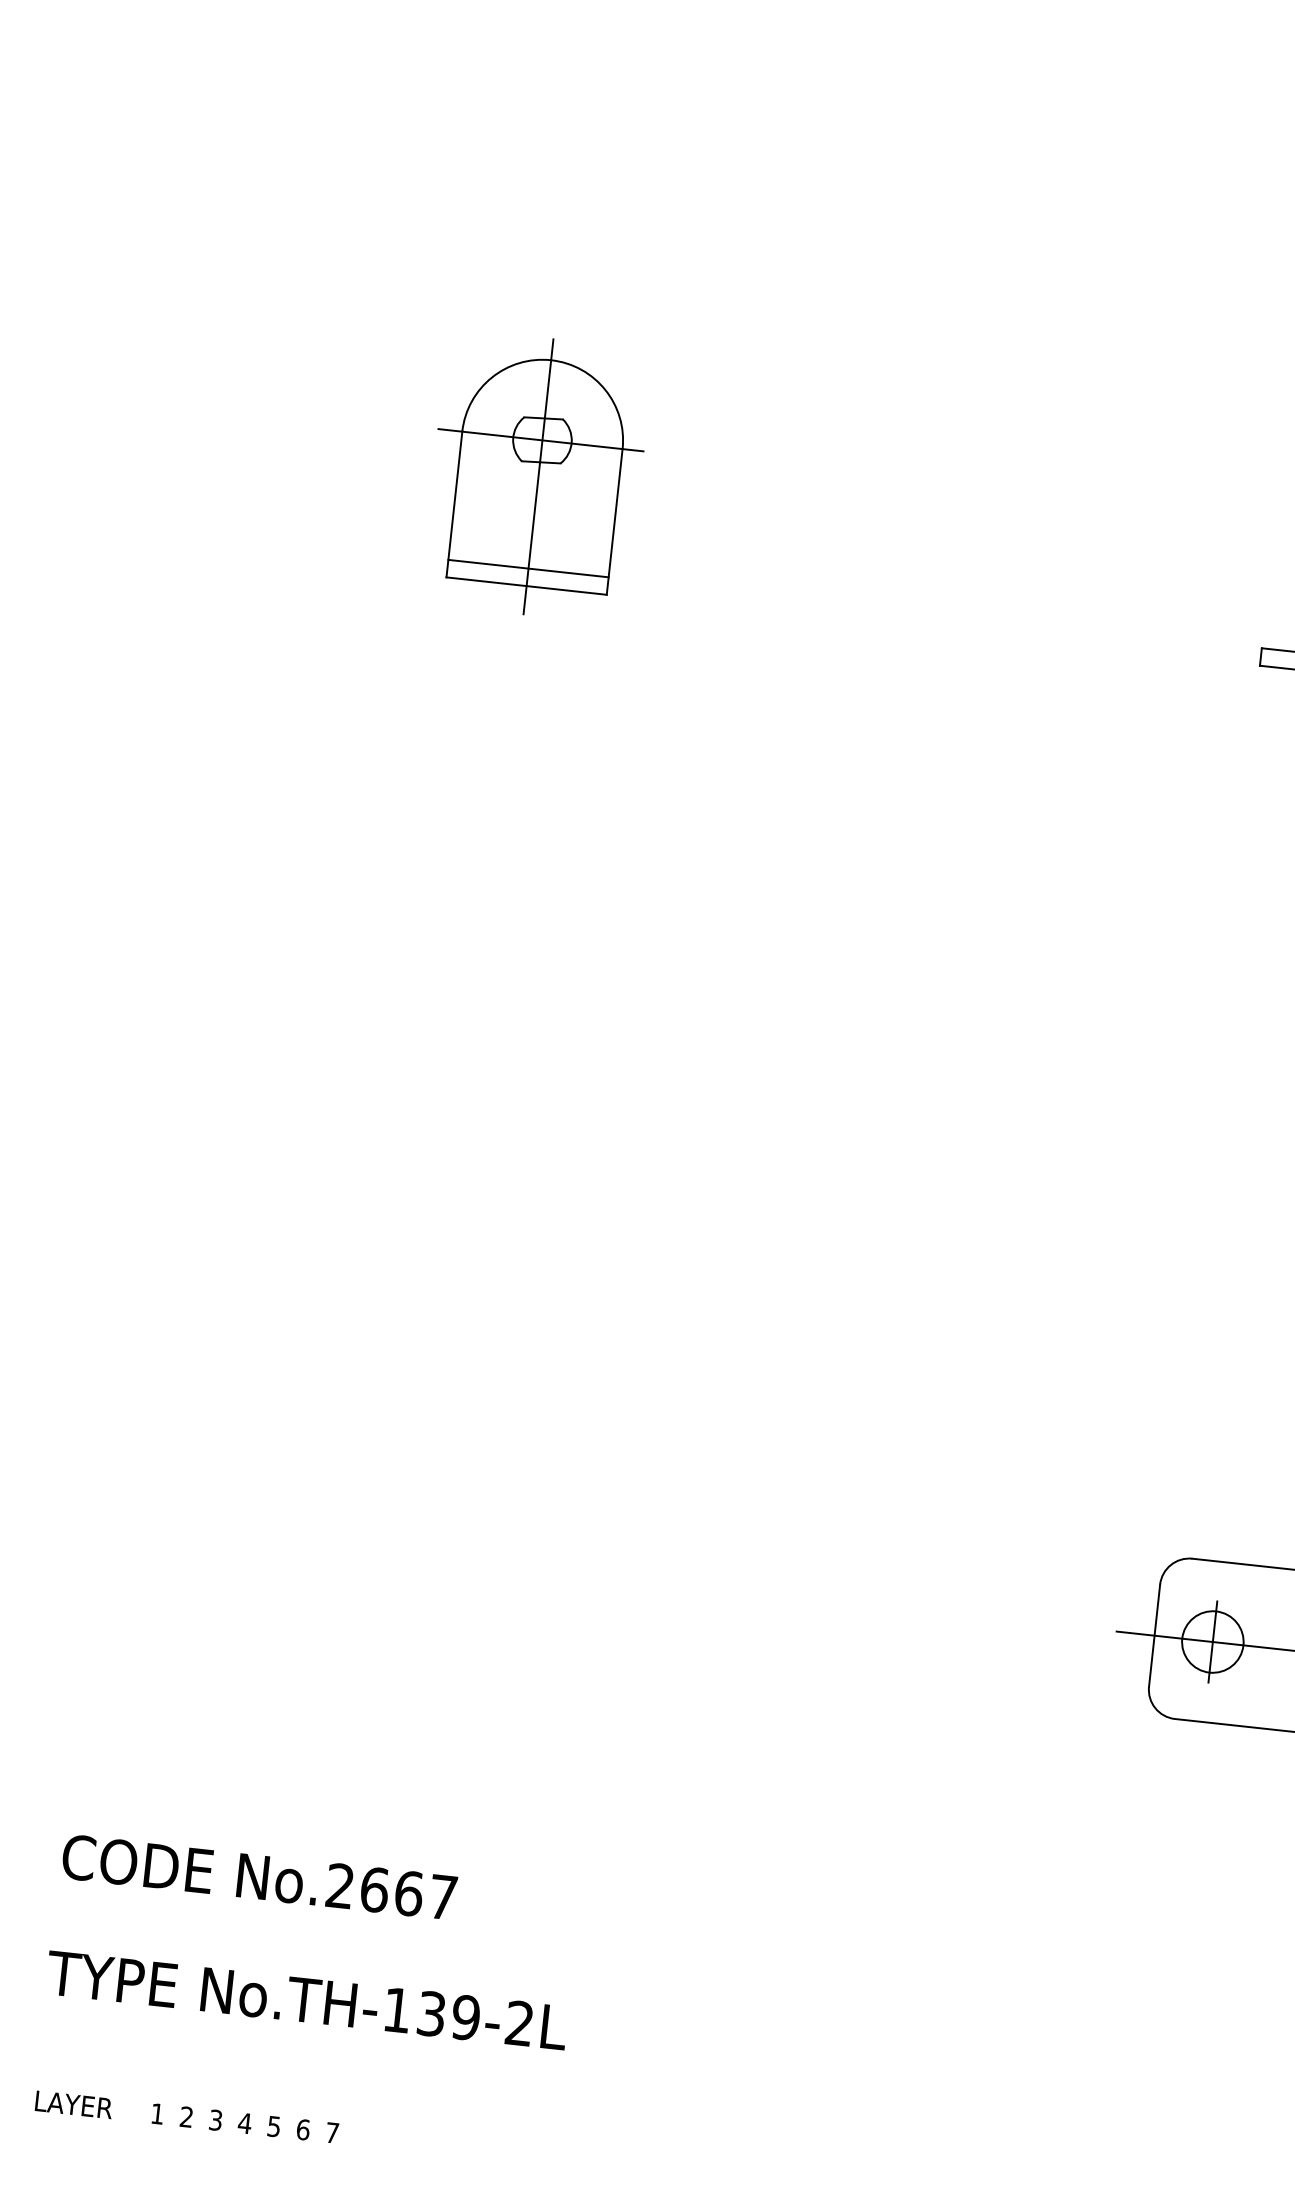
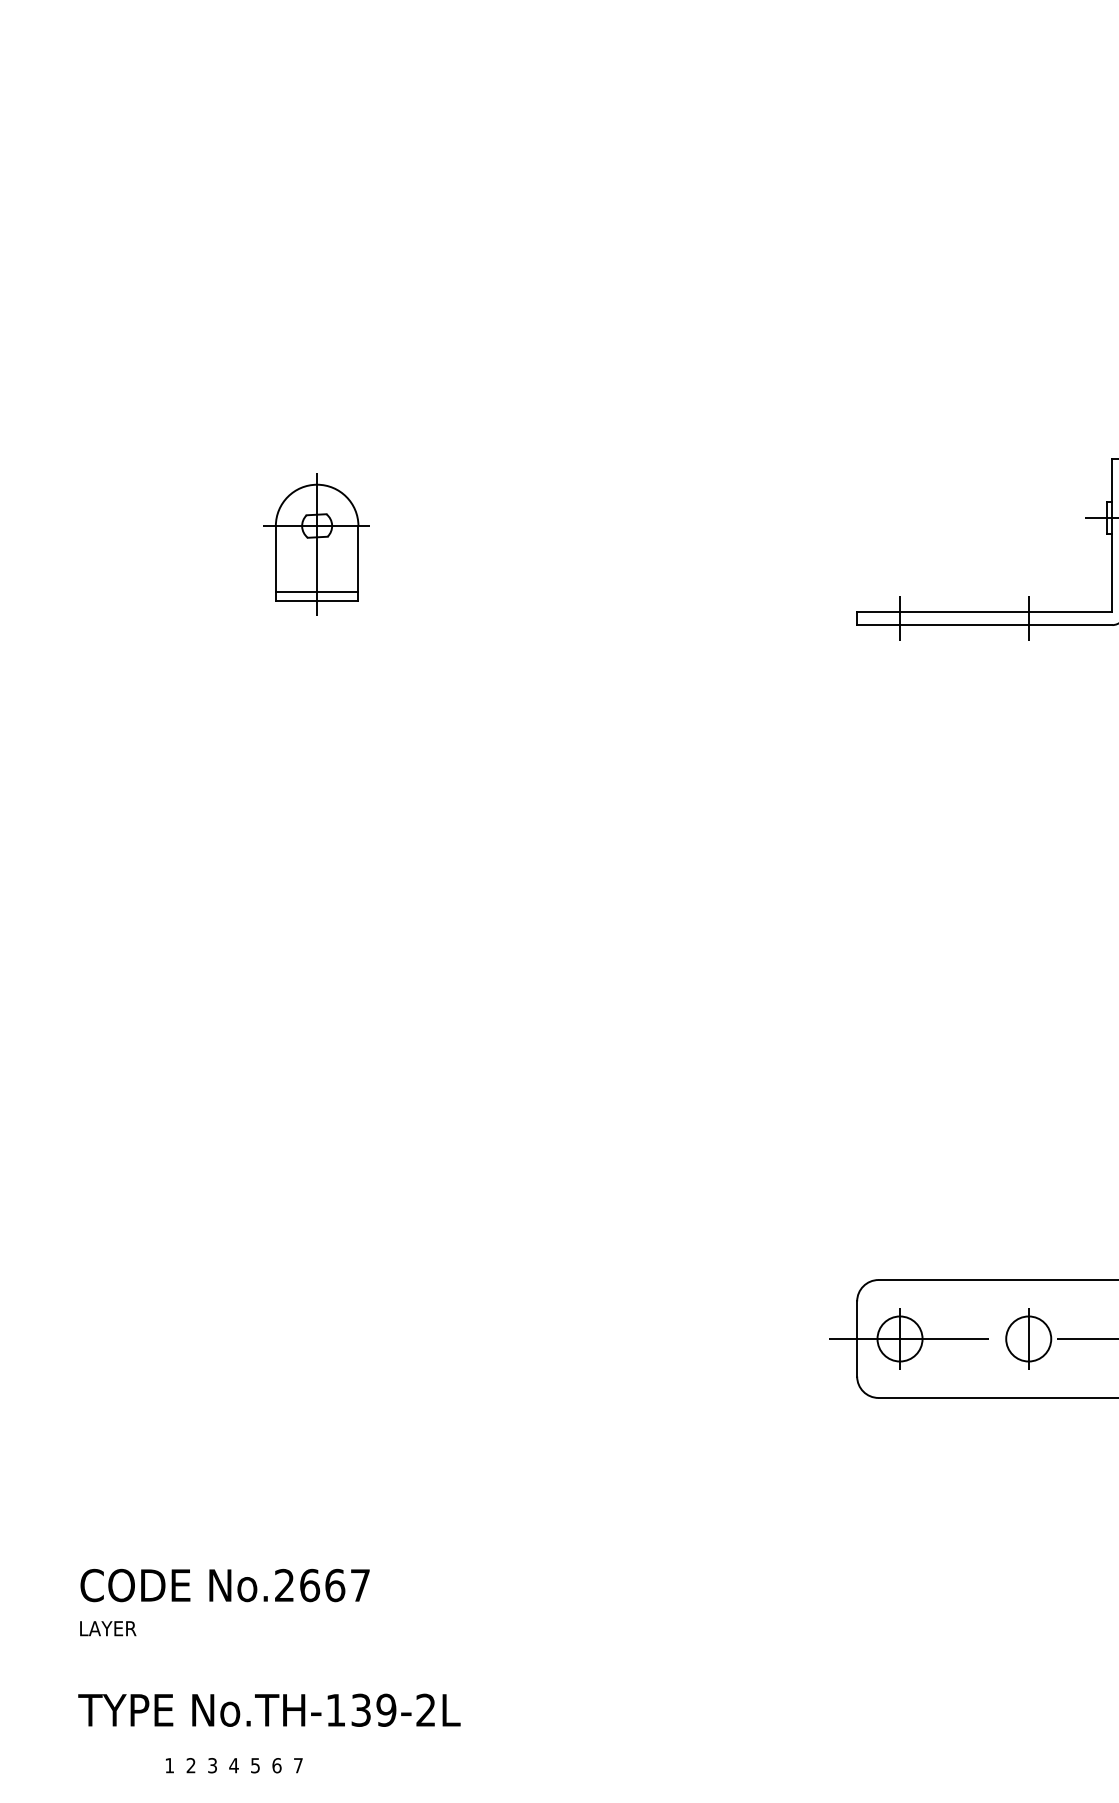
part: (537, 476) -> (316, 544), size x0.7
text: (307, 1999) -> (269, 1709), moved
text: (74, 2104) -> (108, 1628), moved

